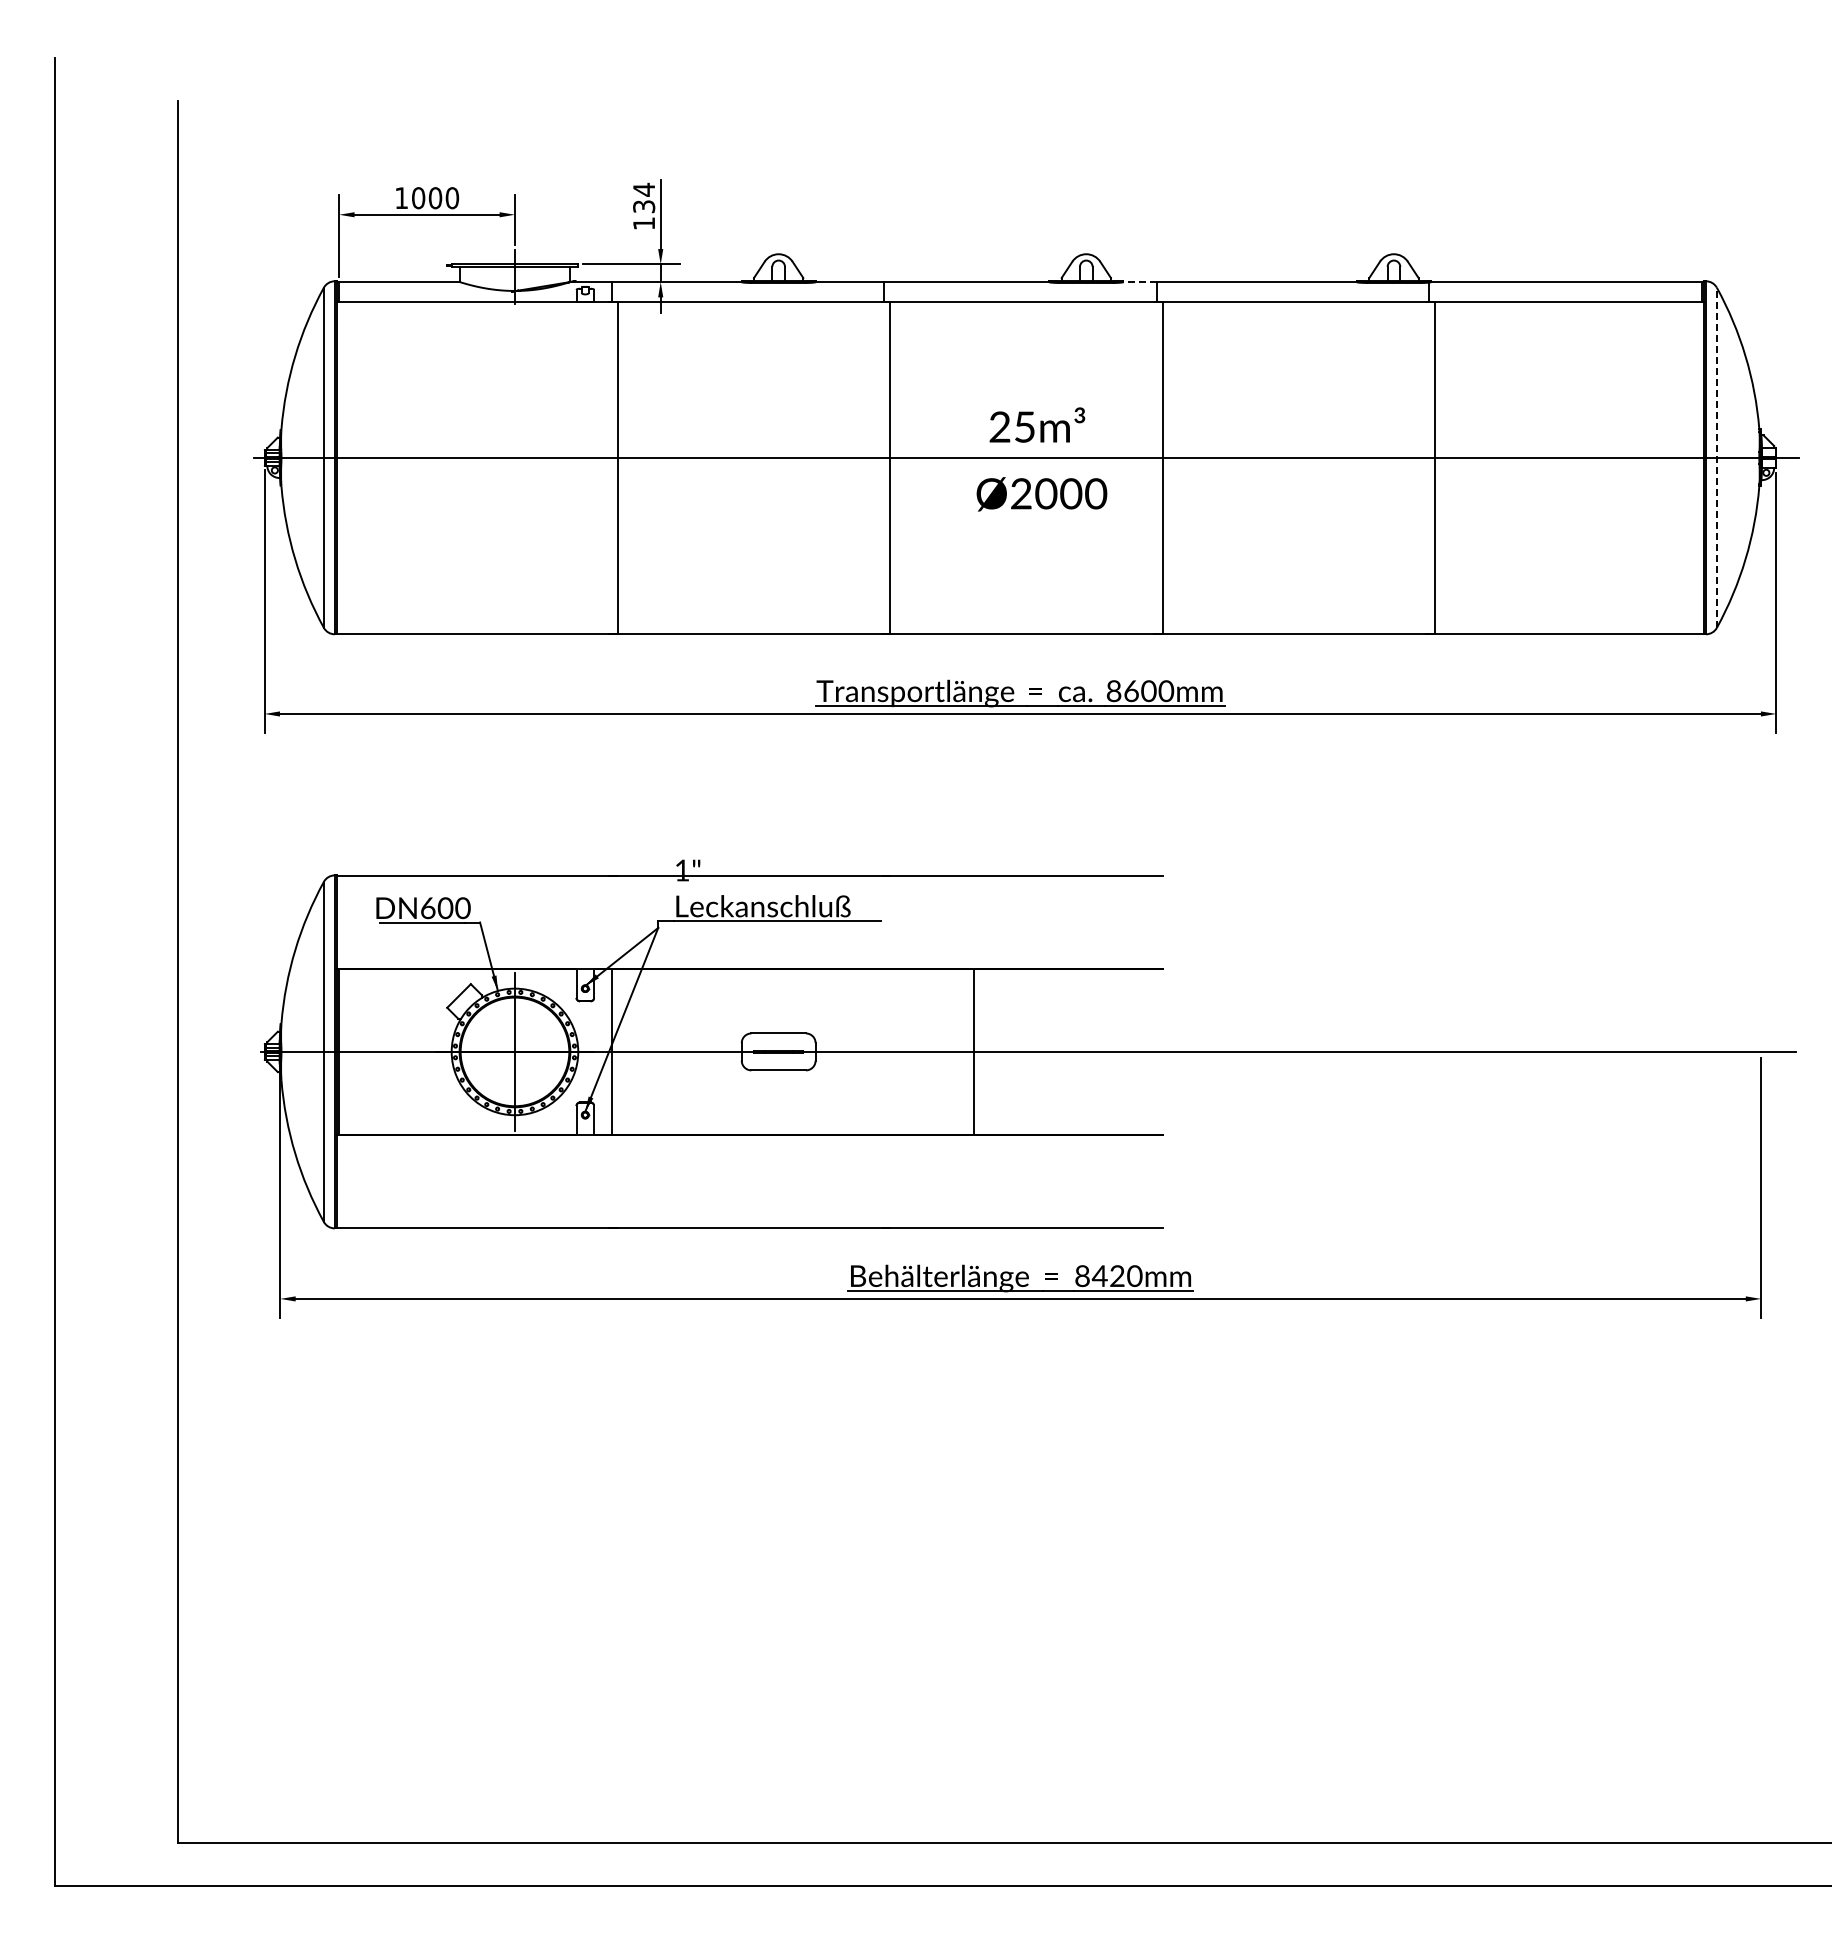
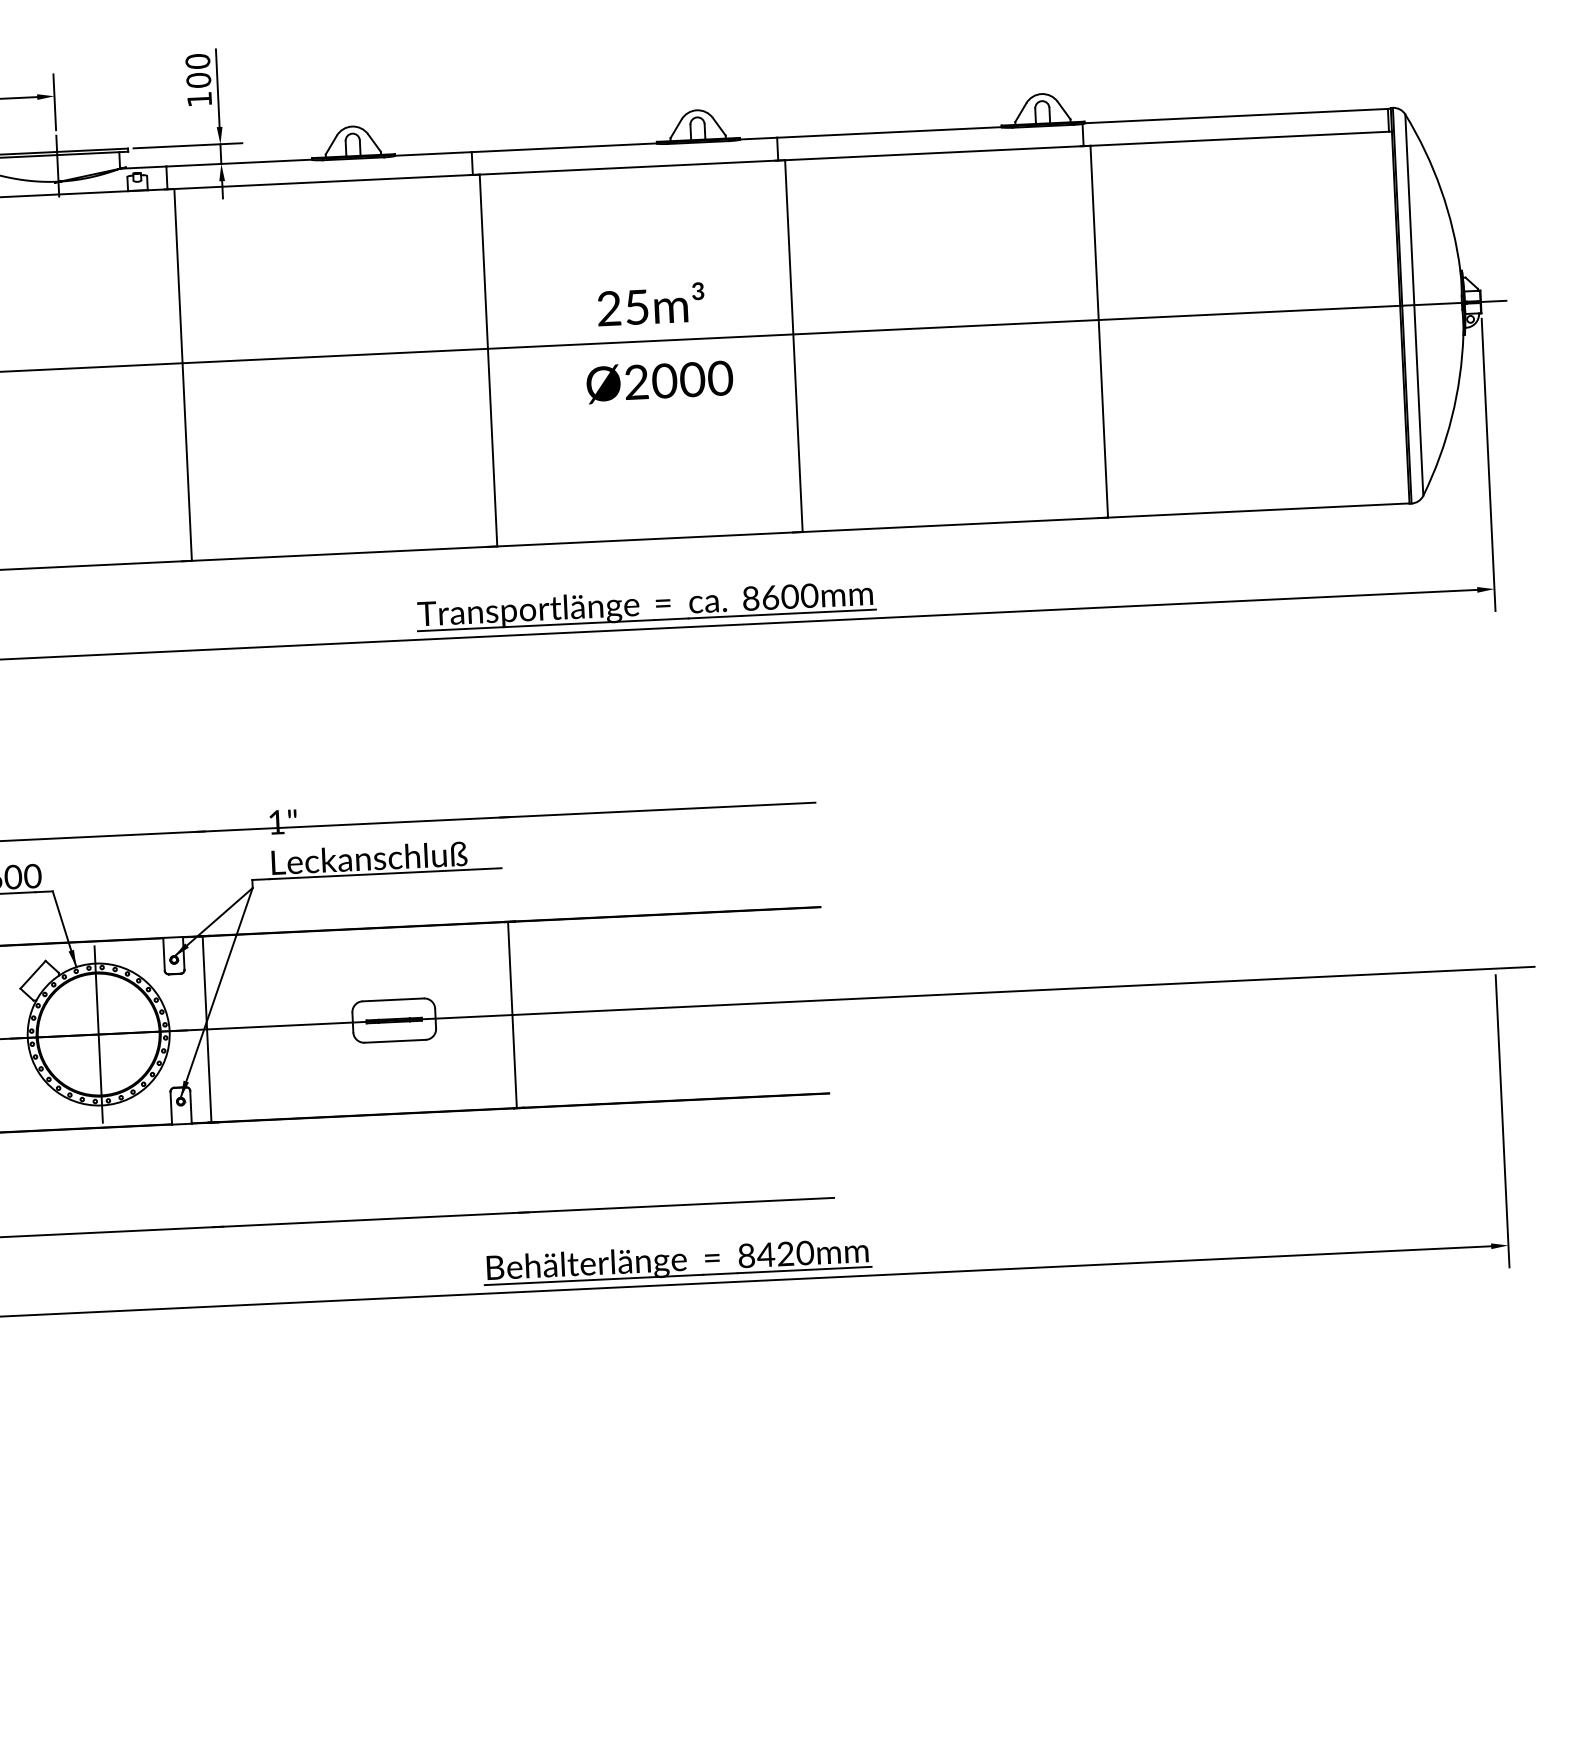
text: (644, 197) -> (198, 70), 134 -> 100
line: (1139, 282) -> (757, 139), dashed -> solid
line: (1716, 457) -> (1413, 304), dashed -> solid
line: (974, 1051) -> (512, 1014), moved

